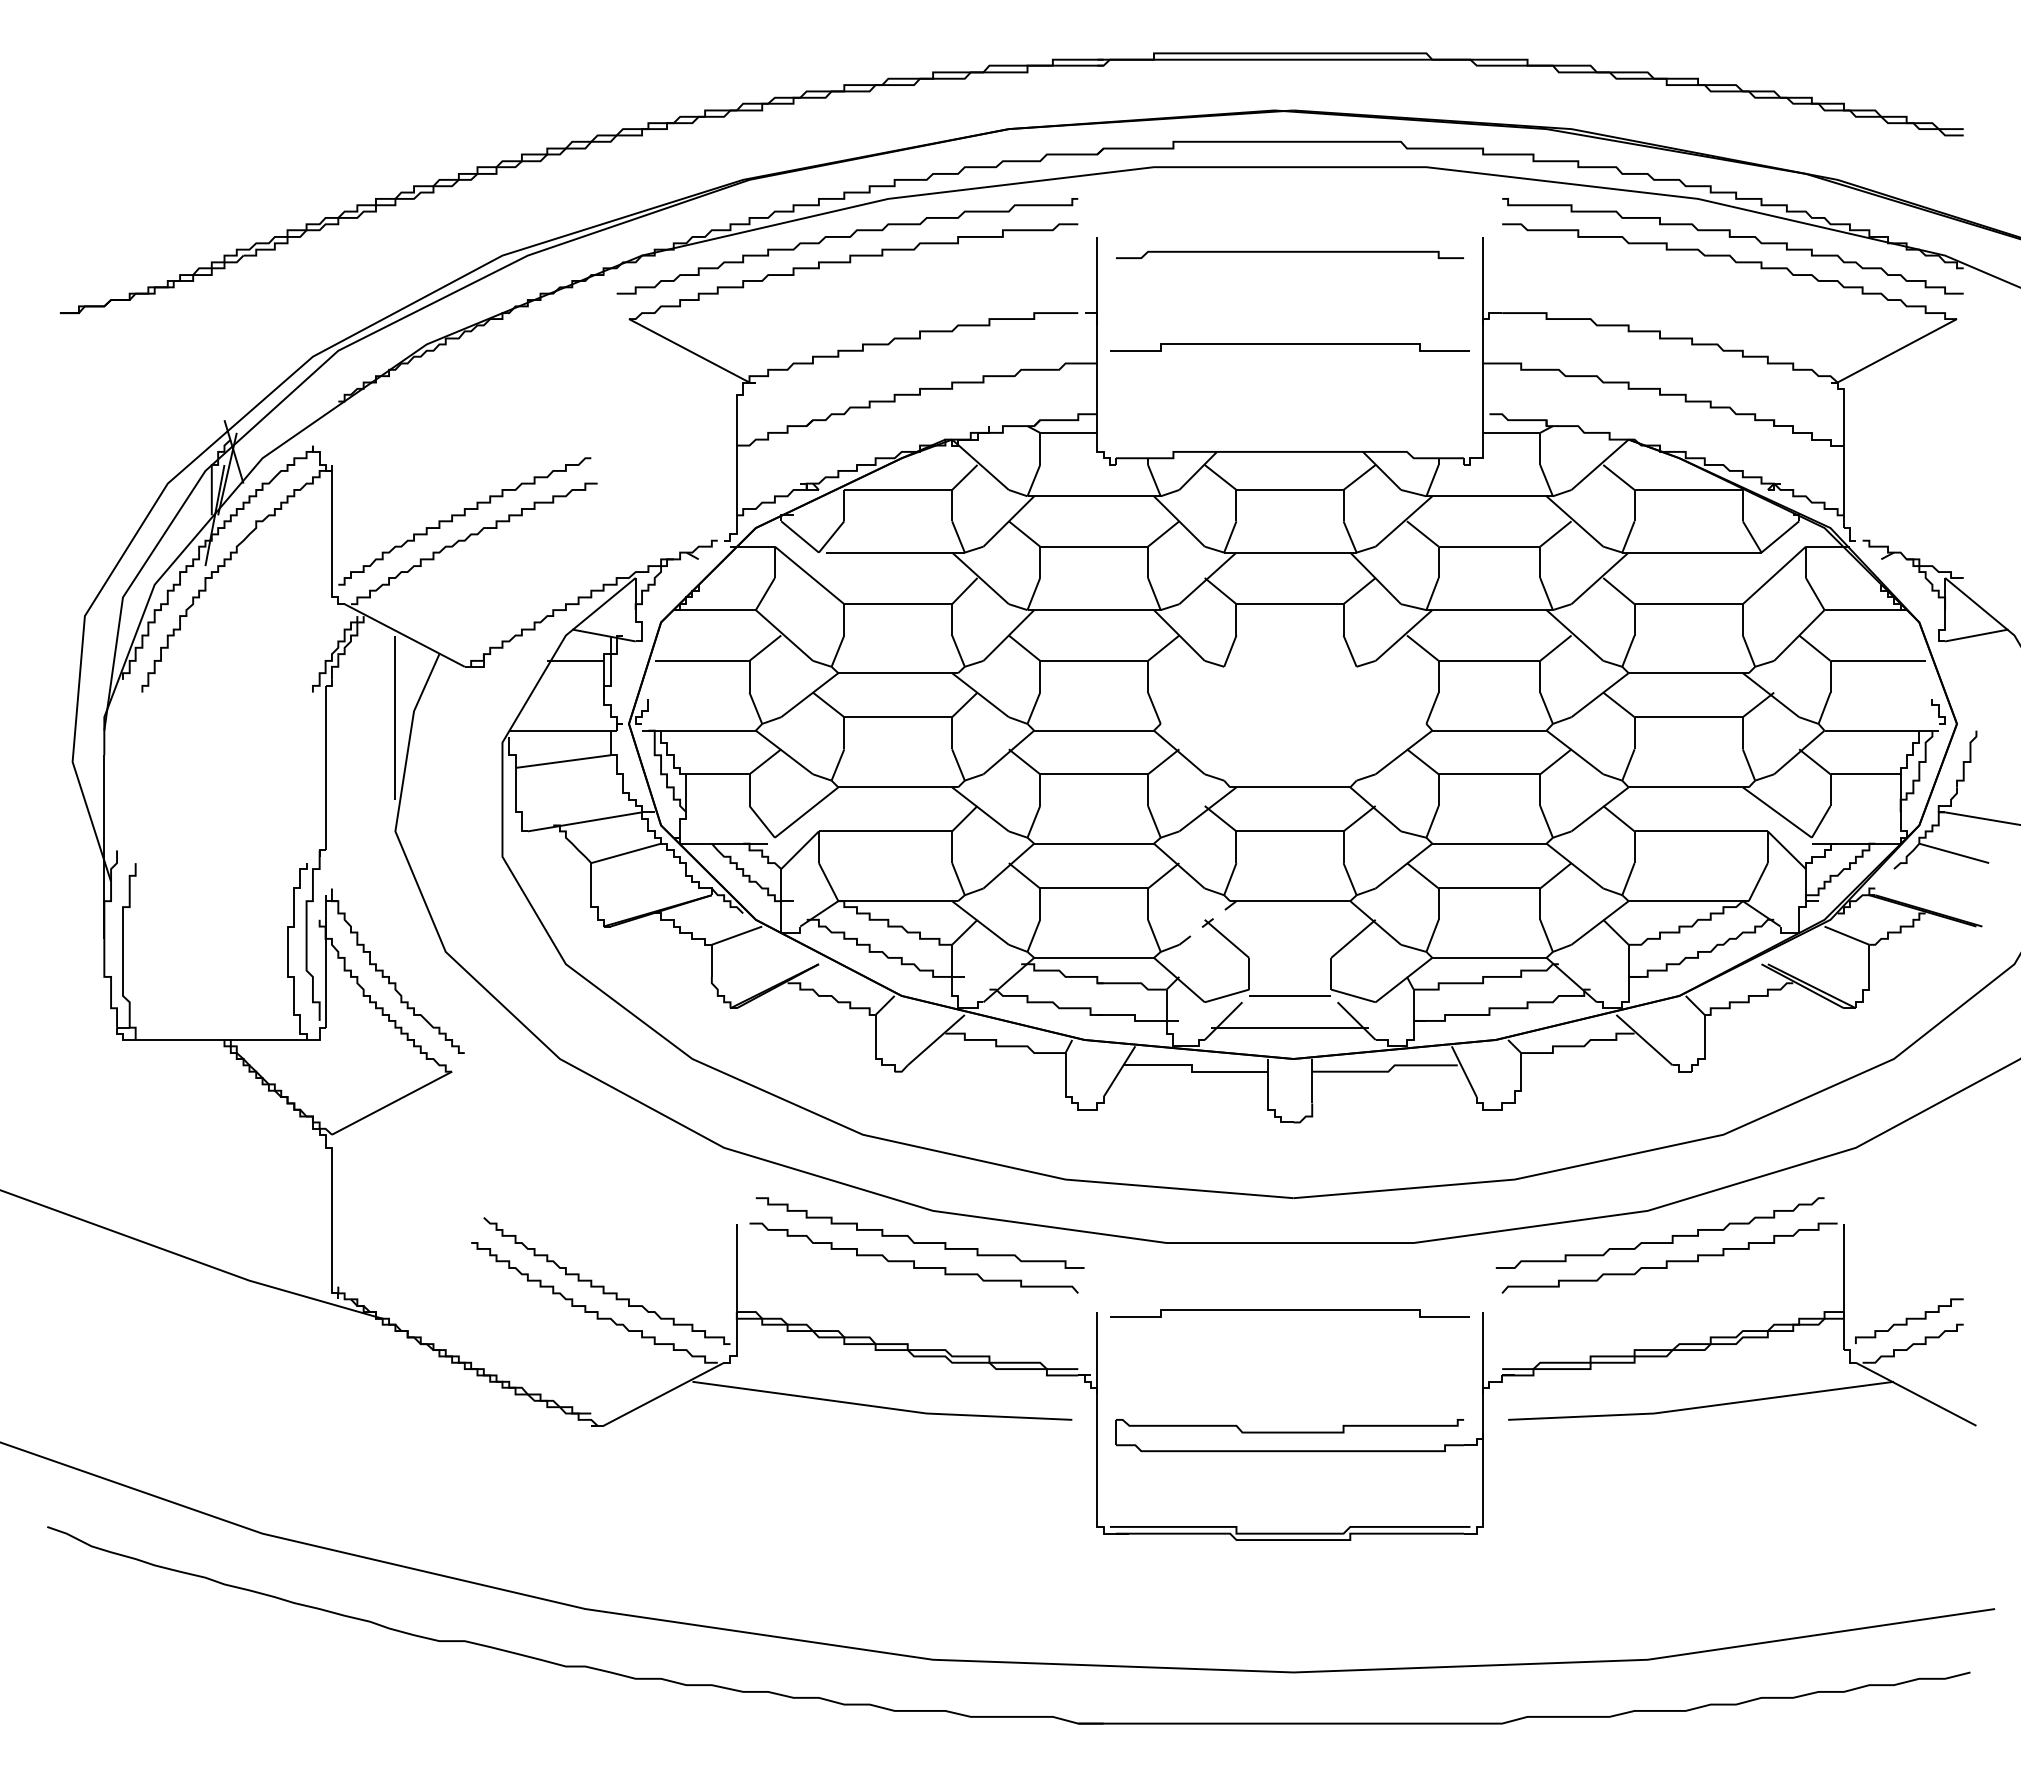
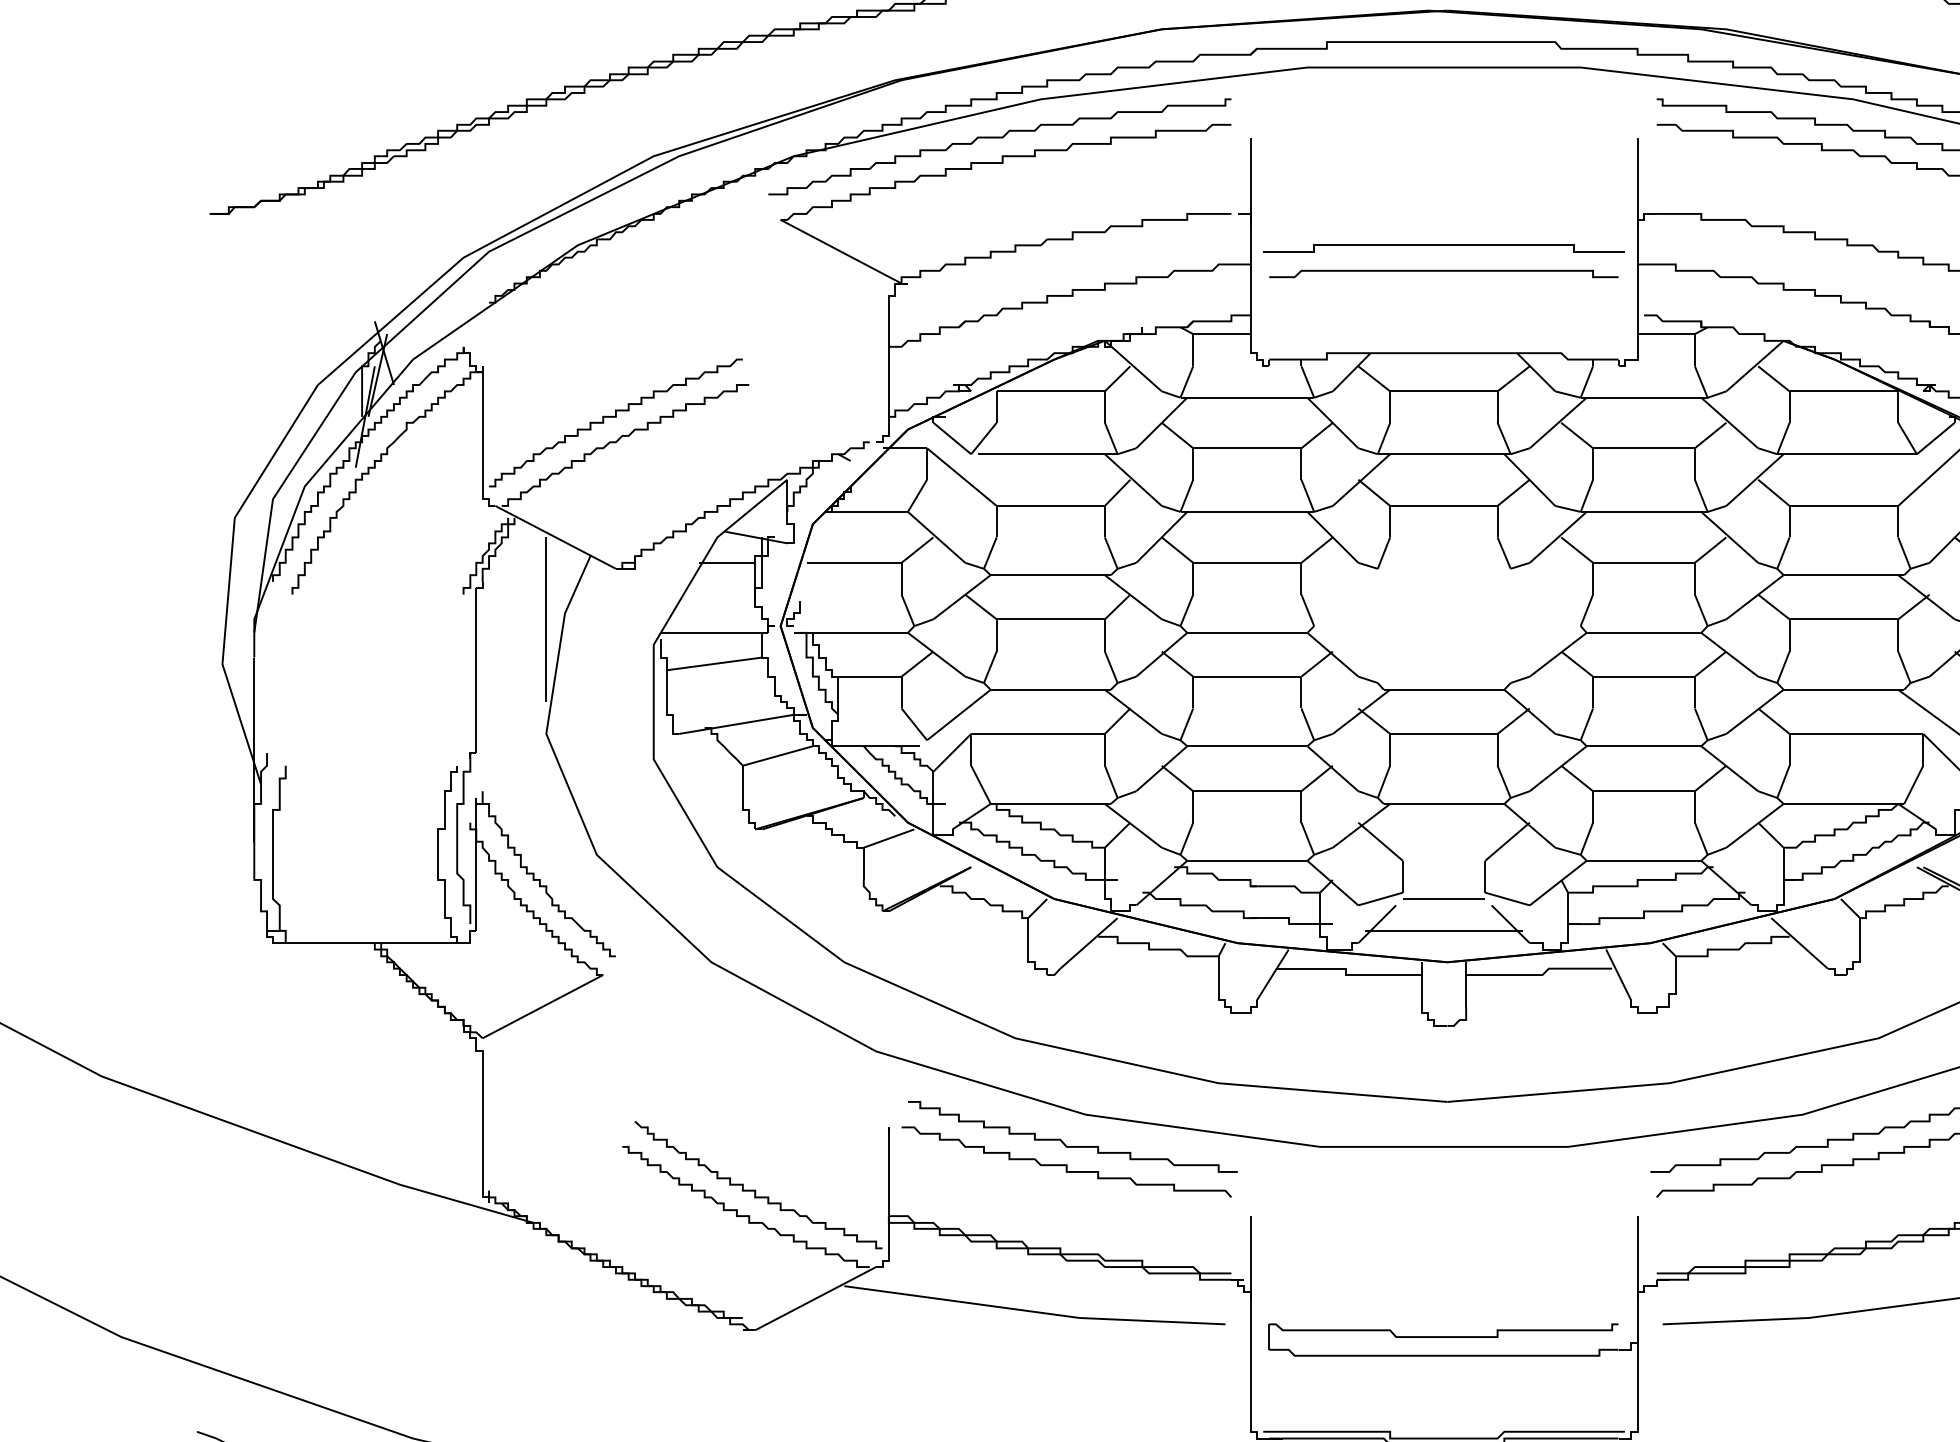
curve: (1289, 252) -> (1443, 271), moved
line: (1207, 922) -> (1361, 825), dashed -> solid
curve: (1289, 1310) -> (1443, 1214), removed

